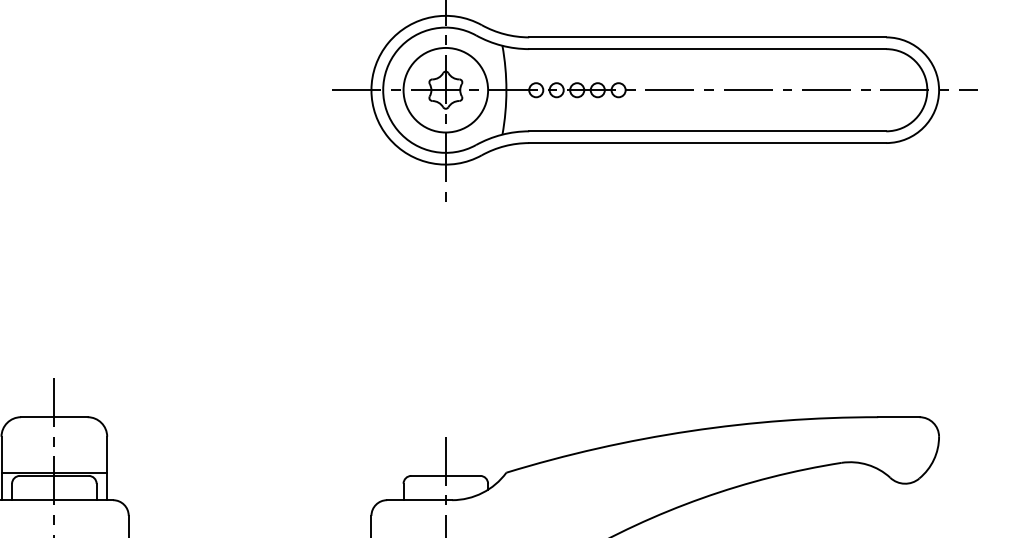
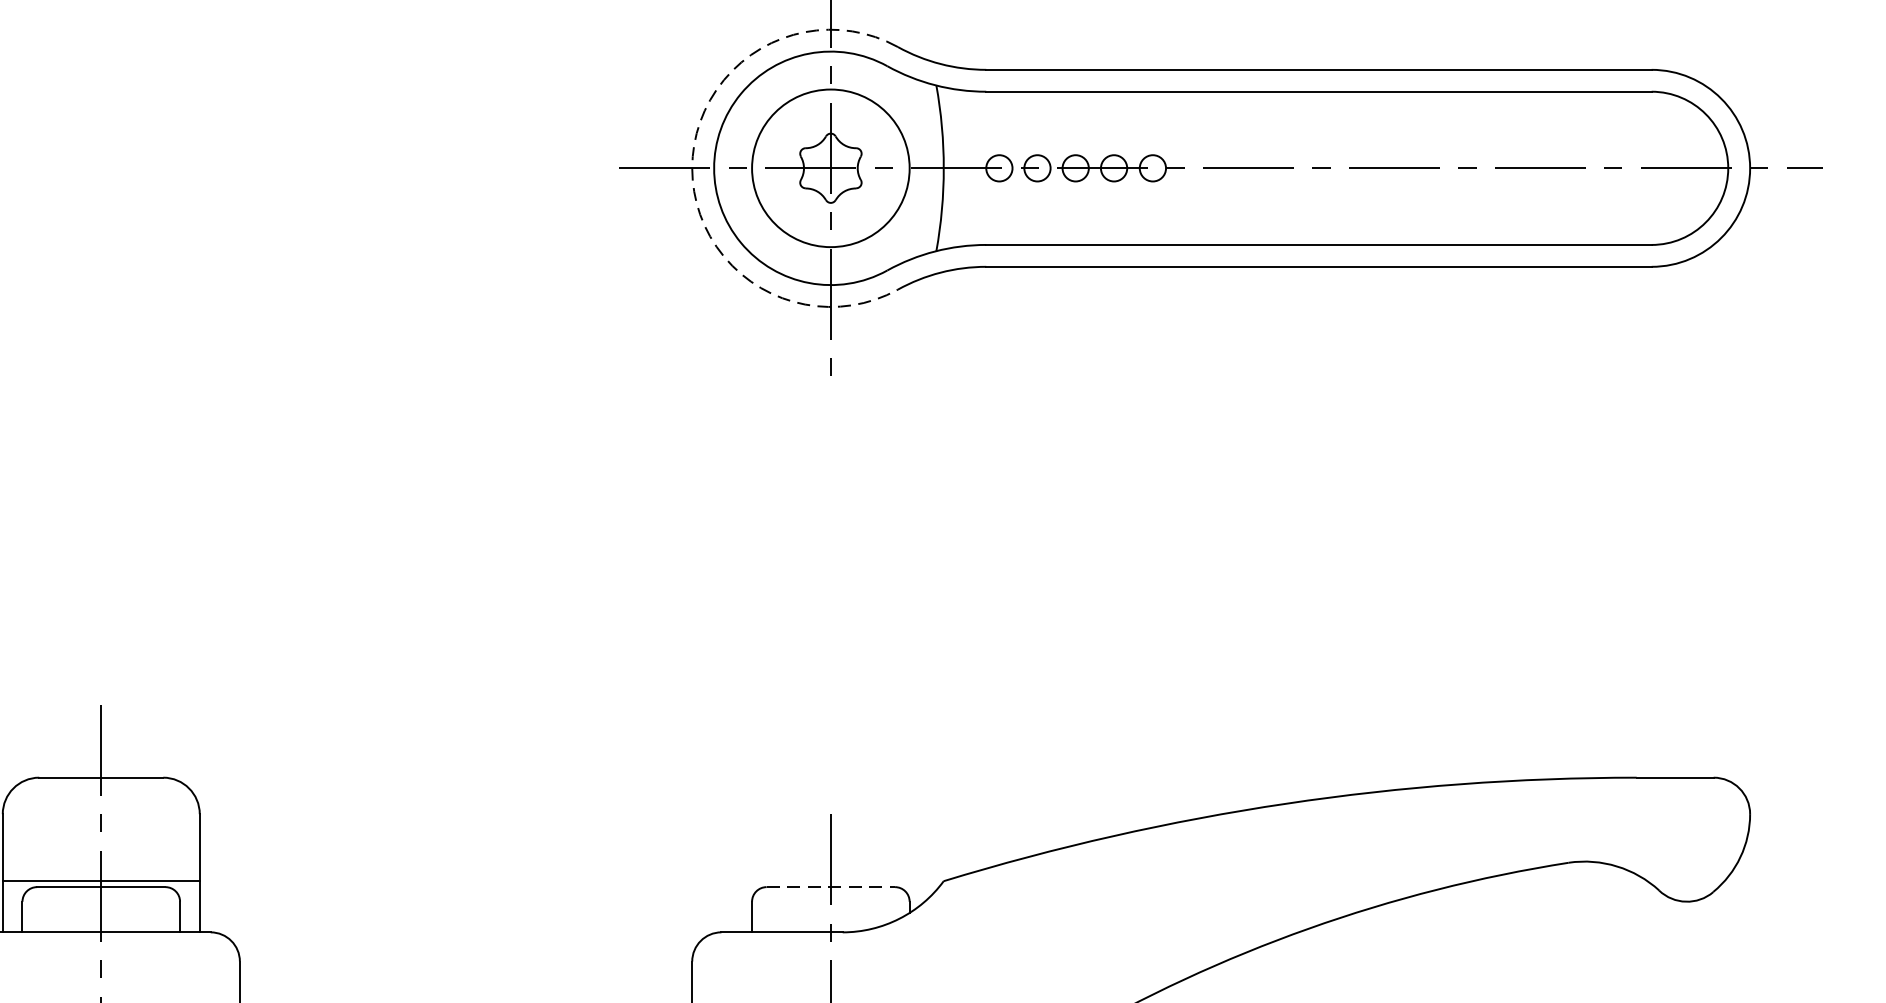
arc: (371, 90) -> (692, 168), solid -> dashed
line: (446, 475) -> (832, 886), solid -> dashed

